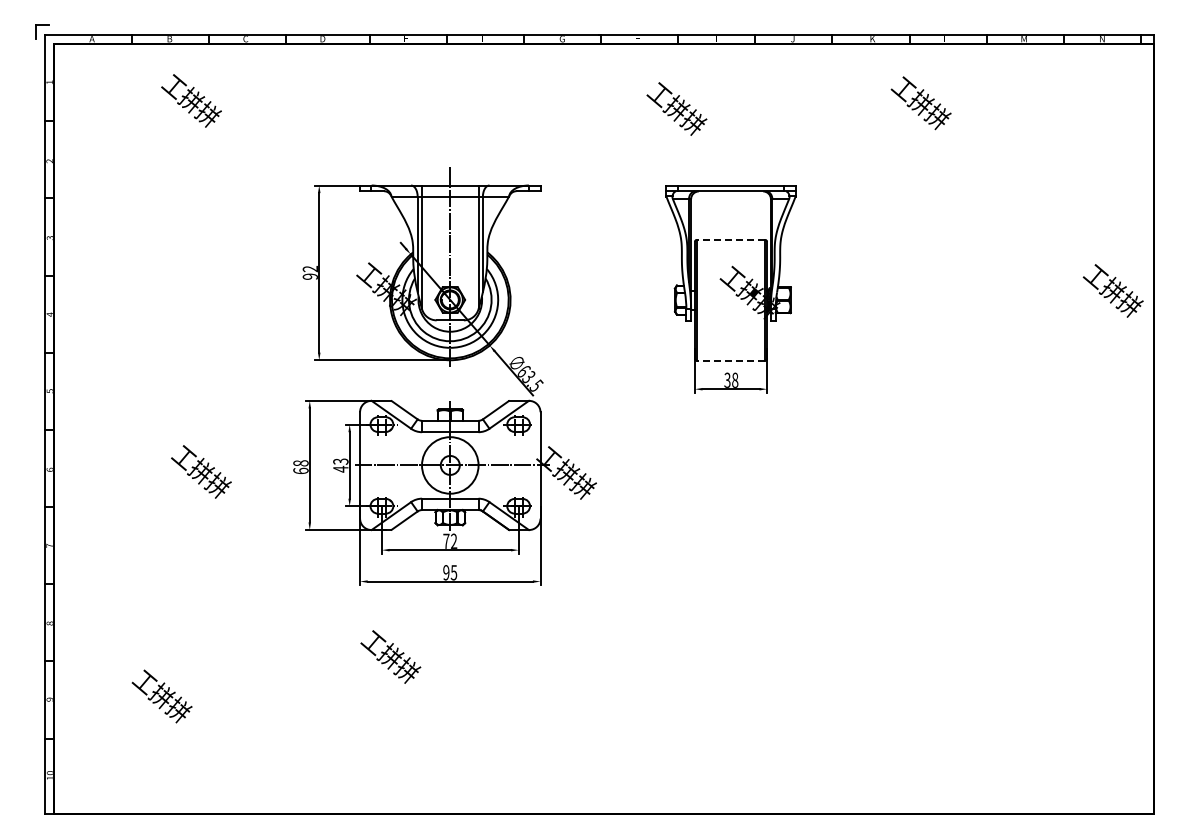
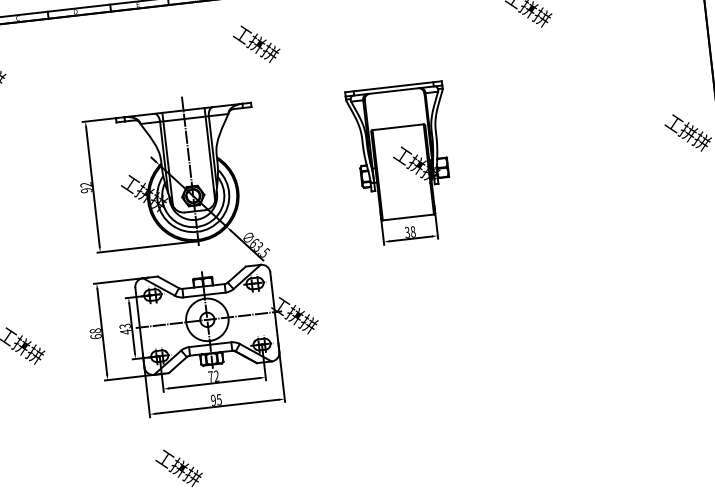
text: (676, 108) -> (256, 43), moved
line: (730, 239) -> (397, 126), dashed -> solid
line: (730, 360) -> (408, 217), dashed -> solid

